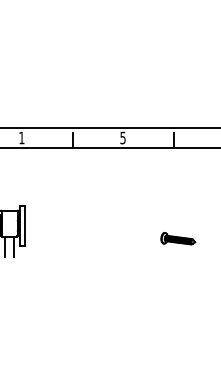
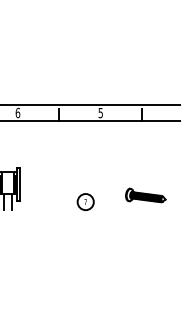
text: (21, 137) -> (17, 112), 1 -> 6
part: (178, 238) -> (146, 195), size x1.43
part: (104, 246) -> (85, 201), added

